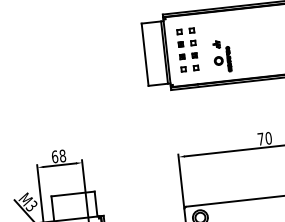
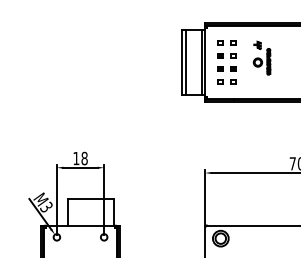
line: (148, 54) -> (185, 62), added
part: (221, 55) -> (261, 57), moved
text: (55, 156) -> (76, 158), 68 -> 18

